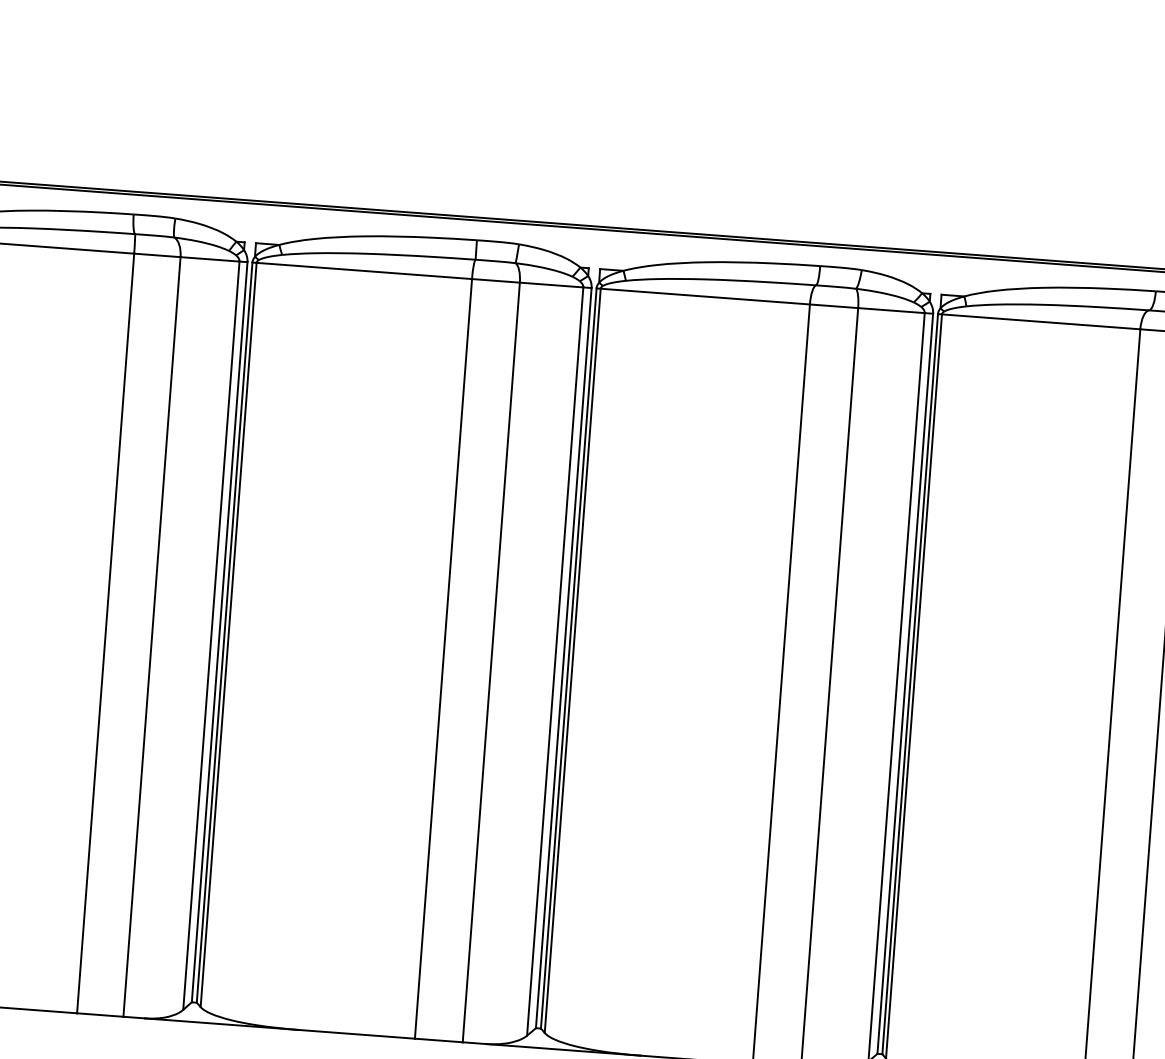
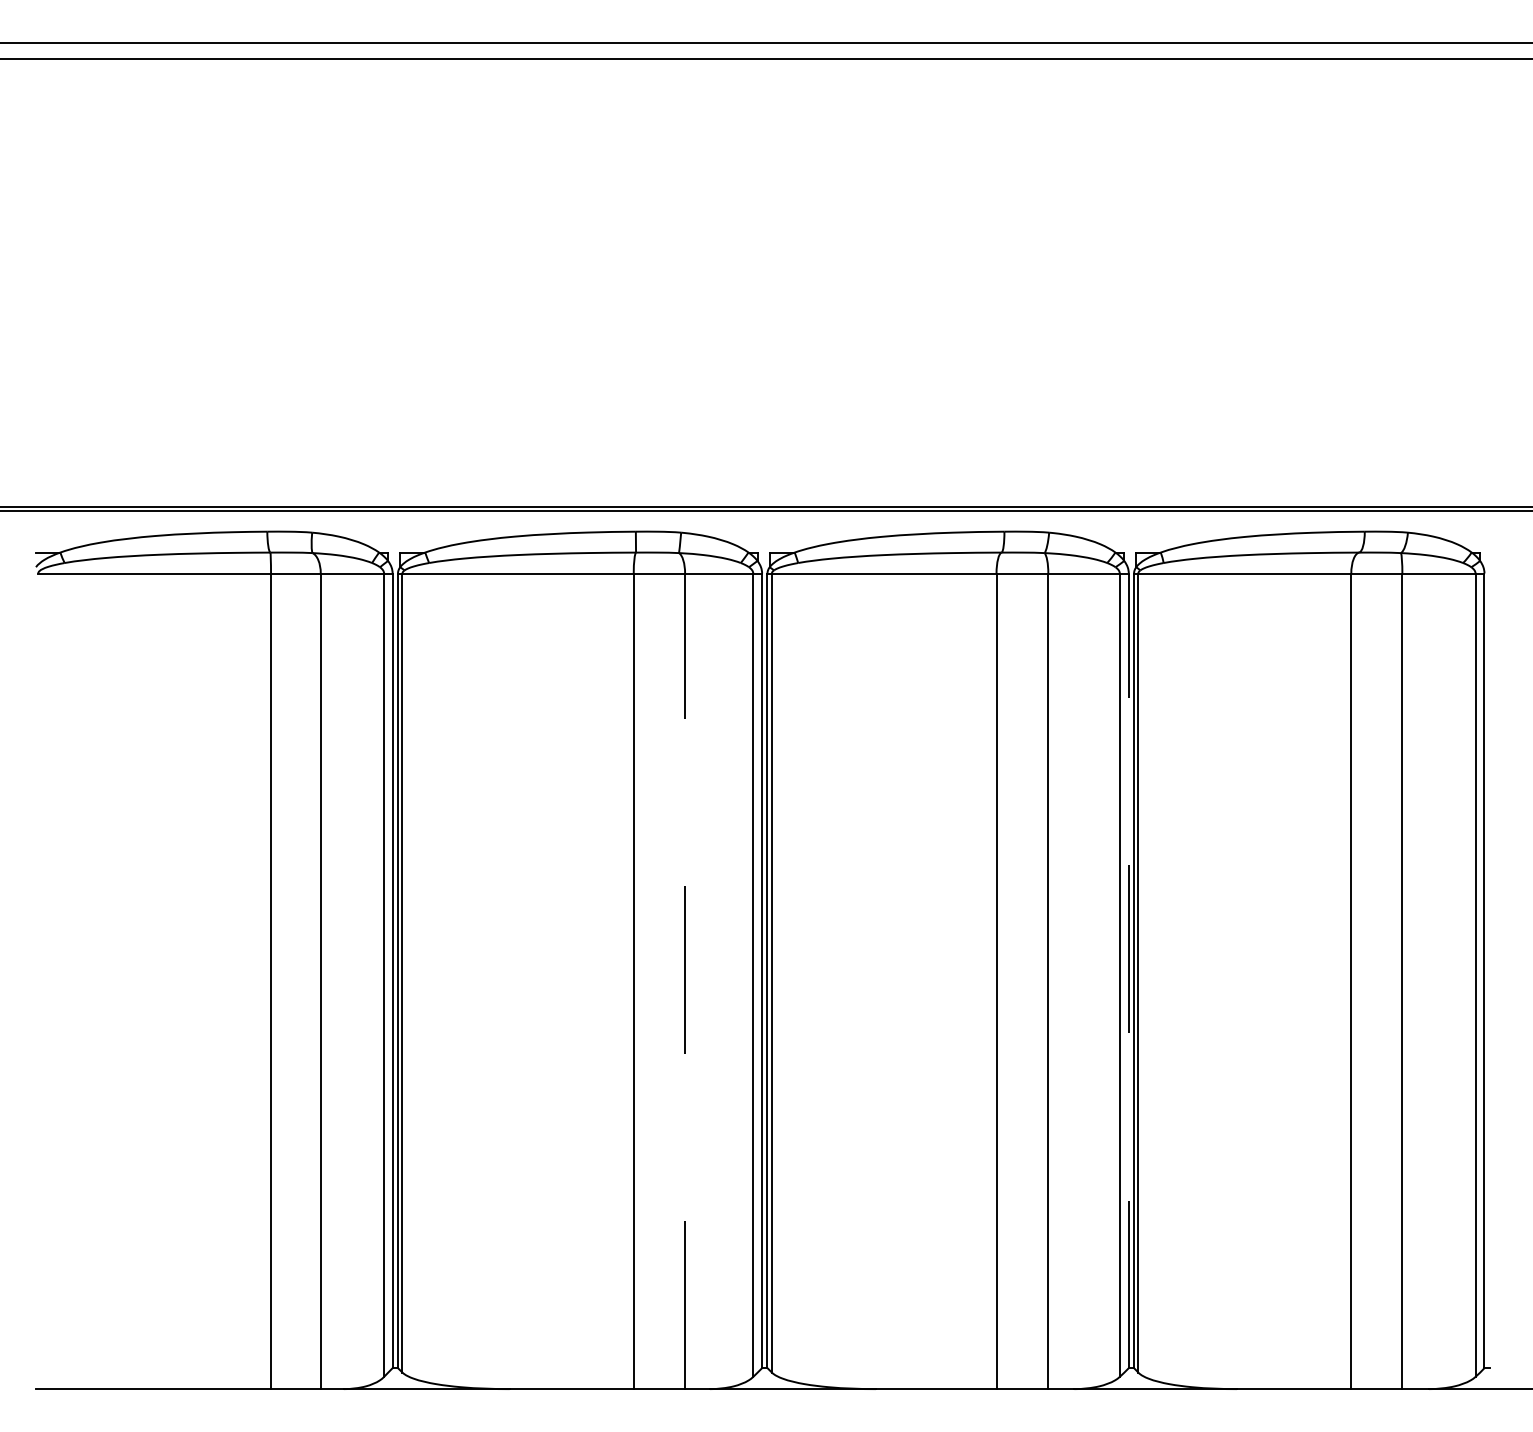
line: (491, 662) -> (685, 981), solid -> dashed
line: (905, 683) -> (1128, 970), solid -> dashed

